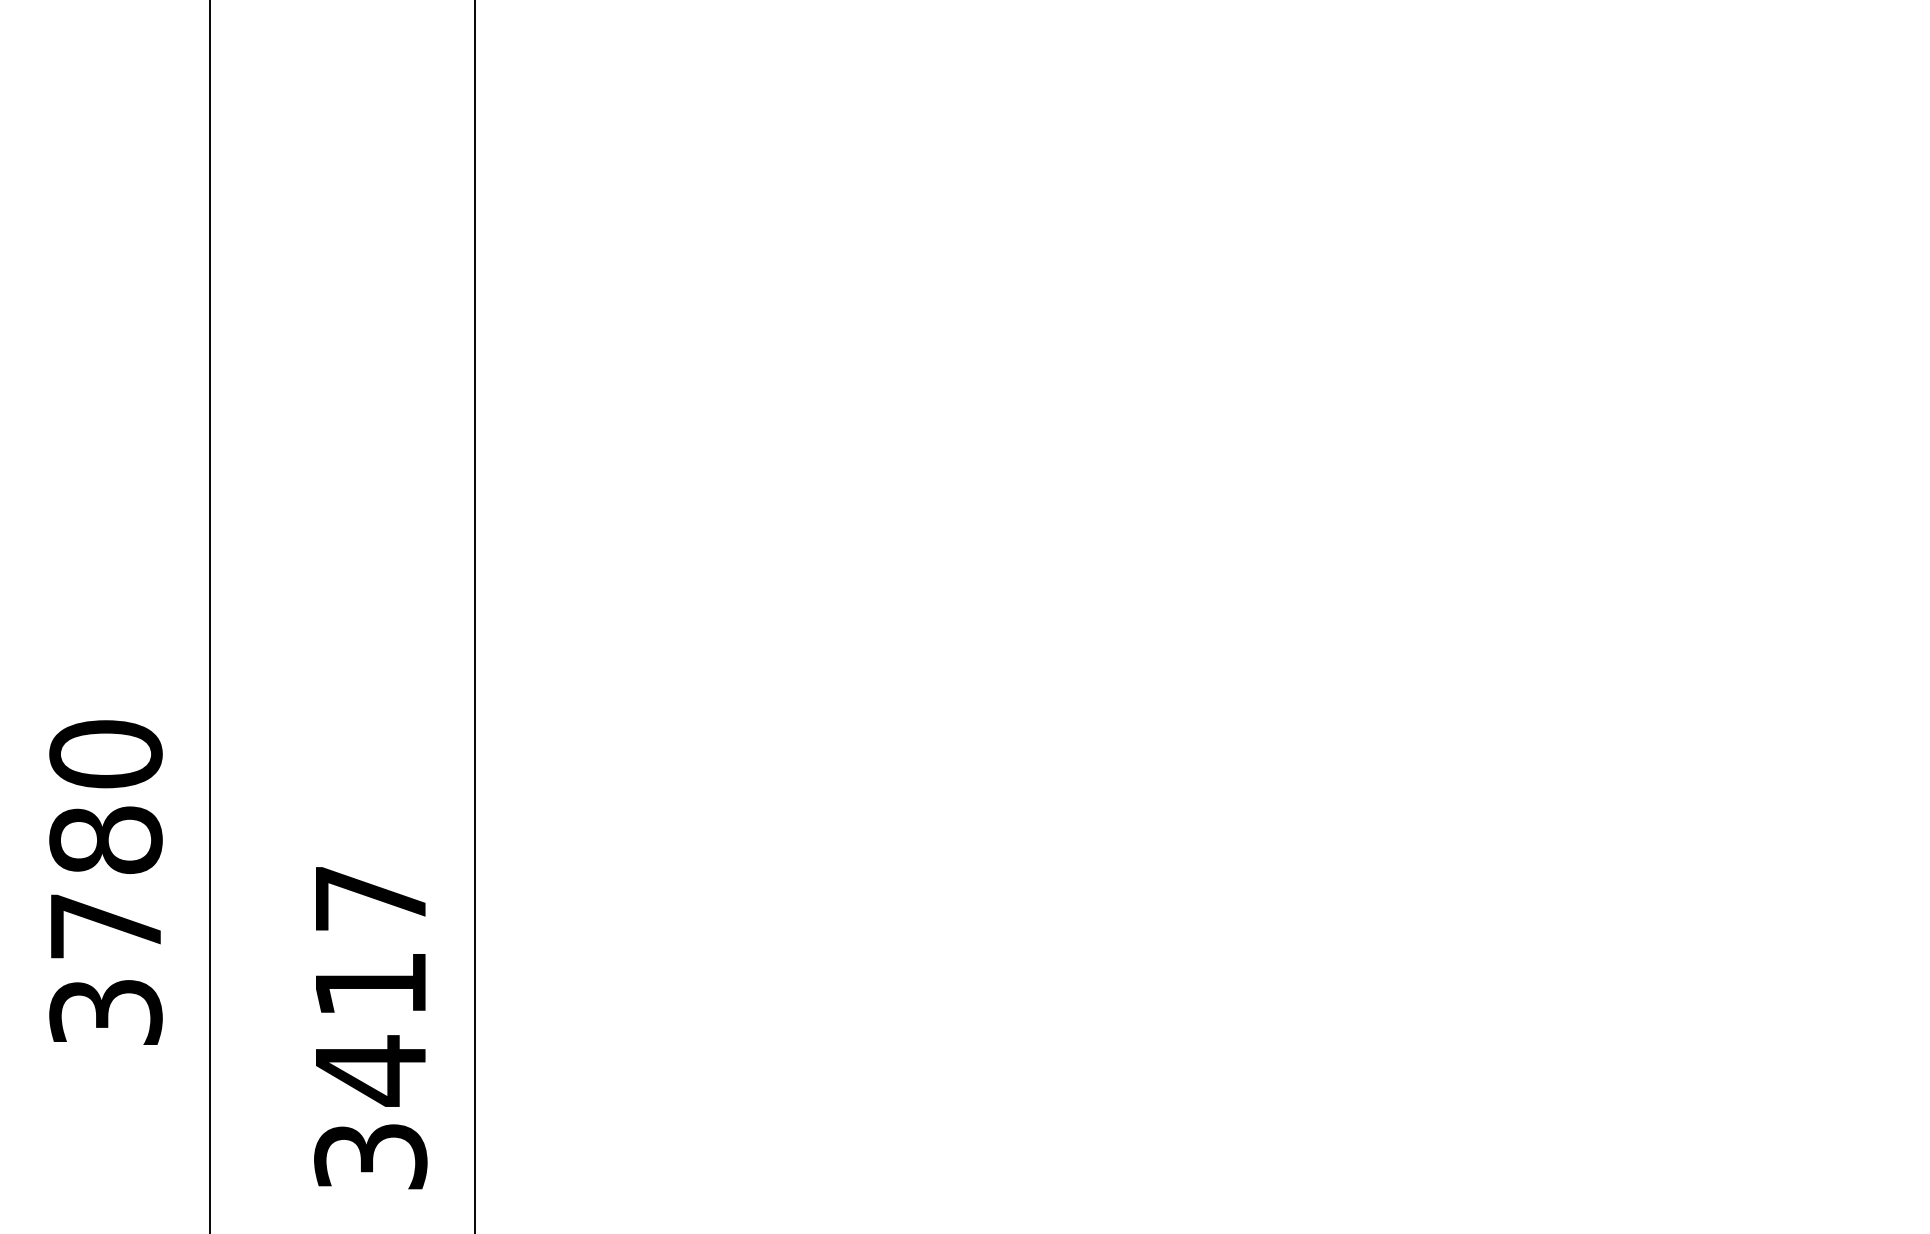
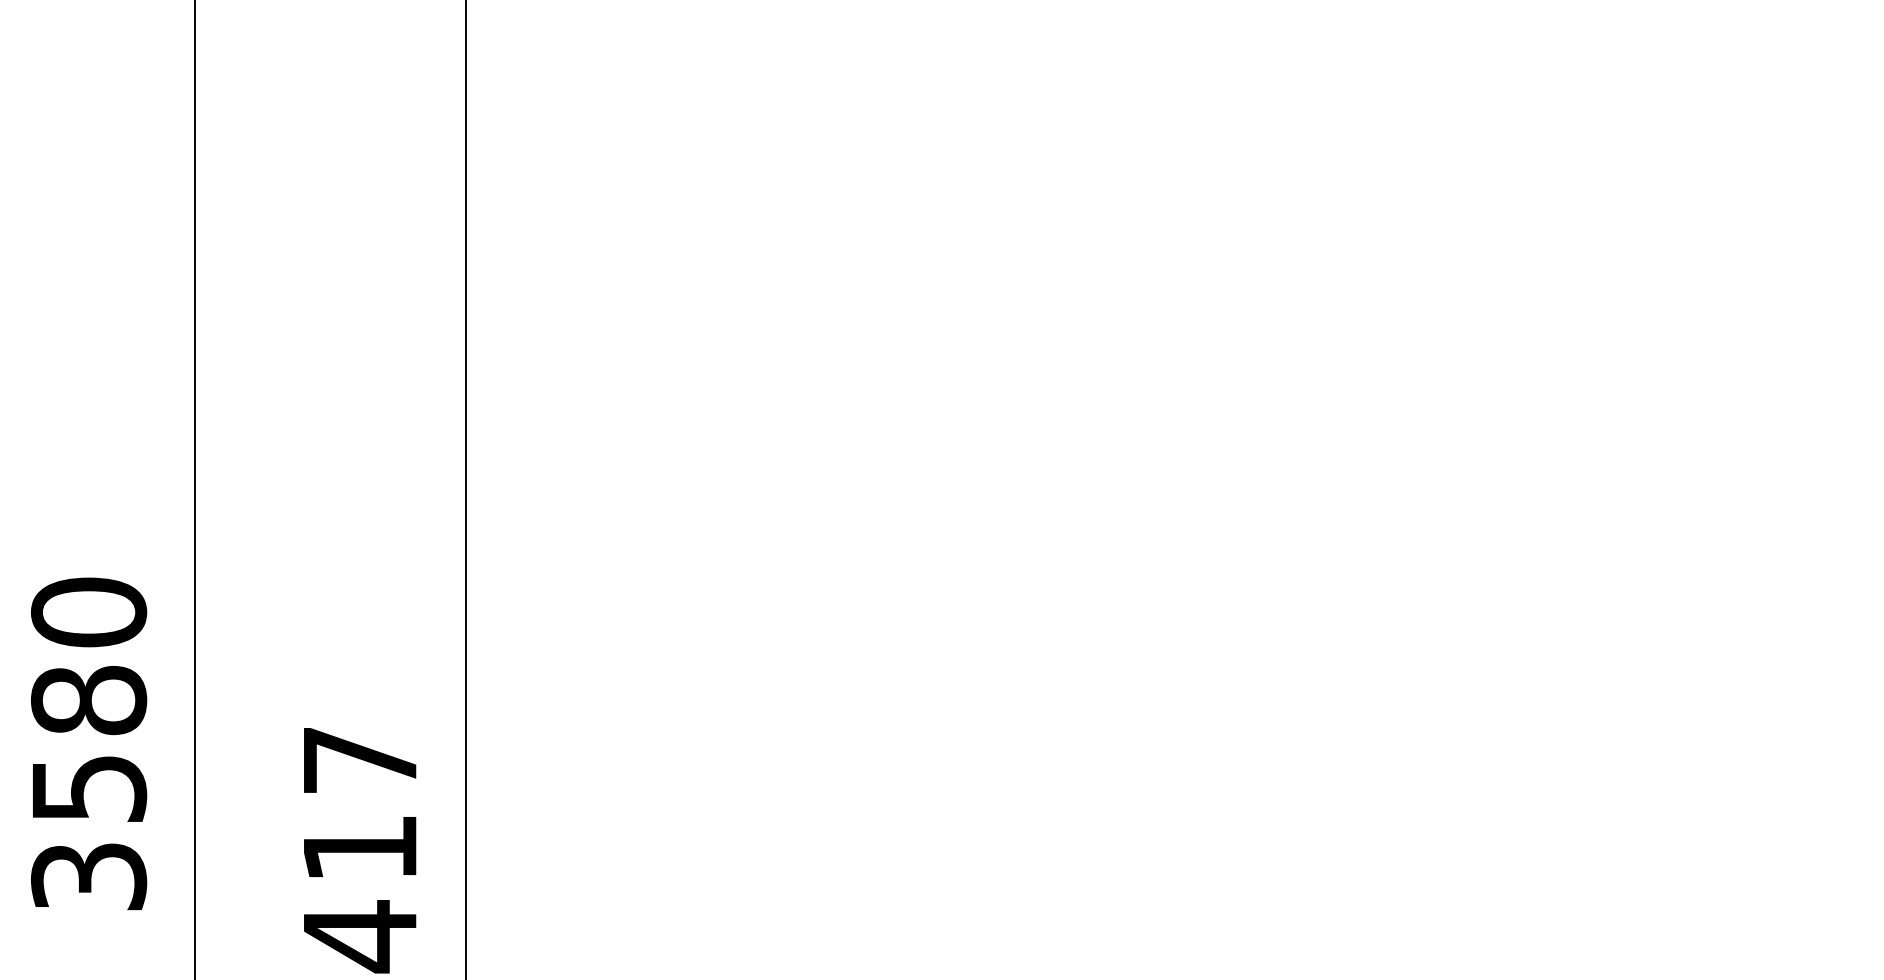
text: (106, 926) -> (89, 788), 3780 -> 3580

